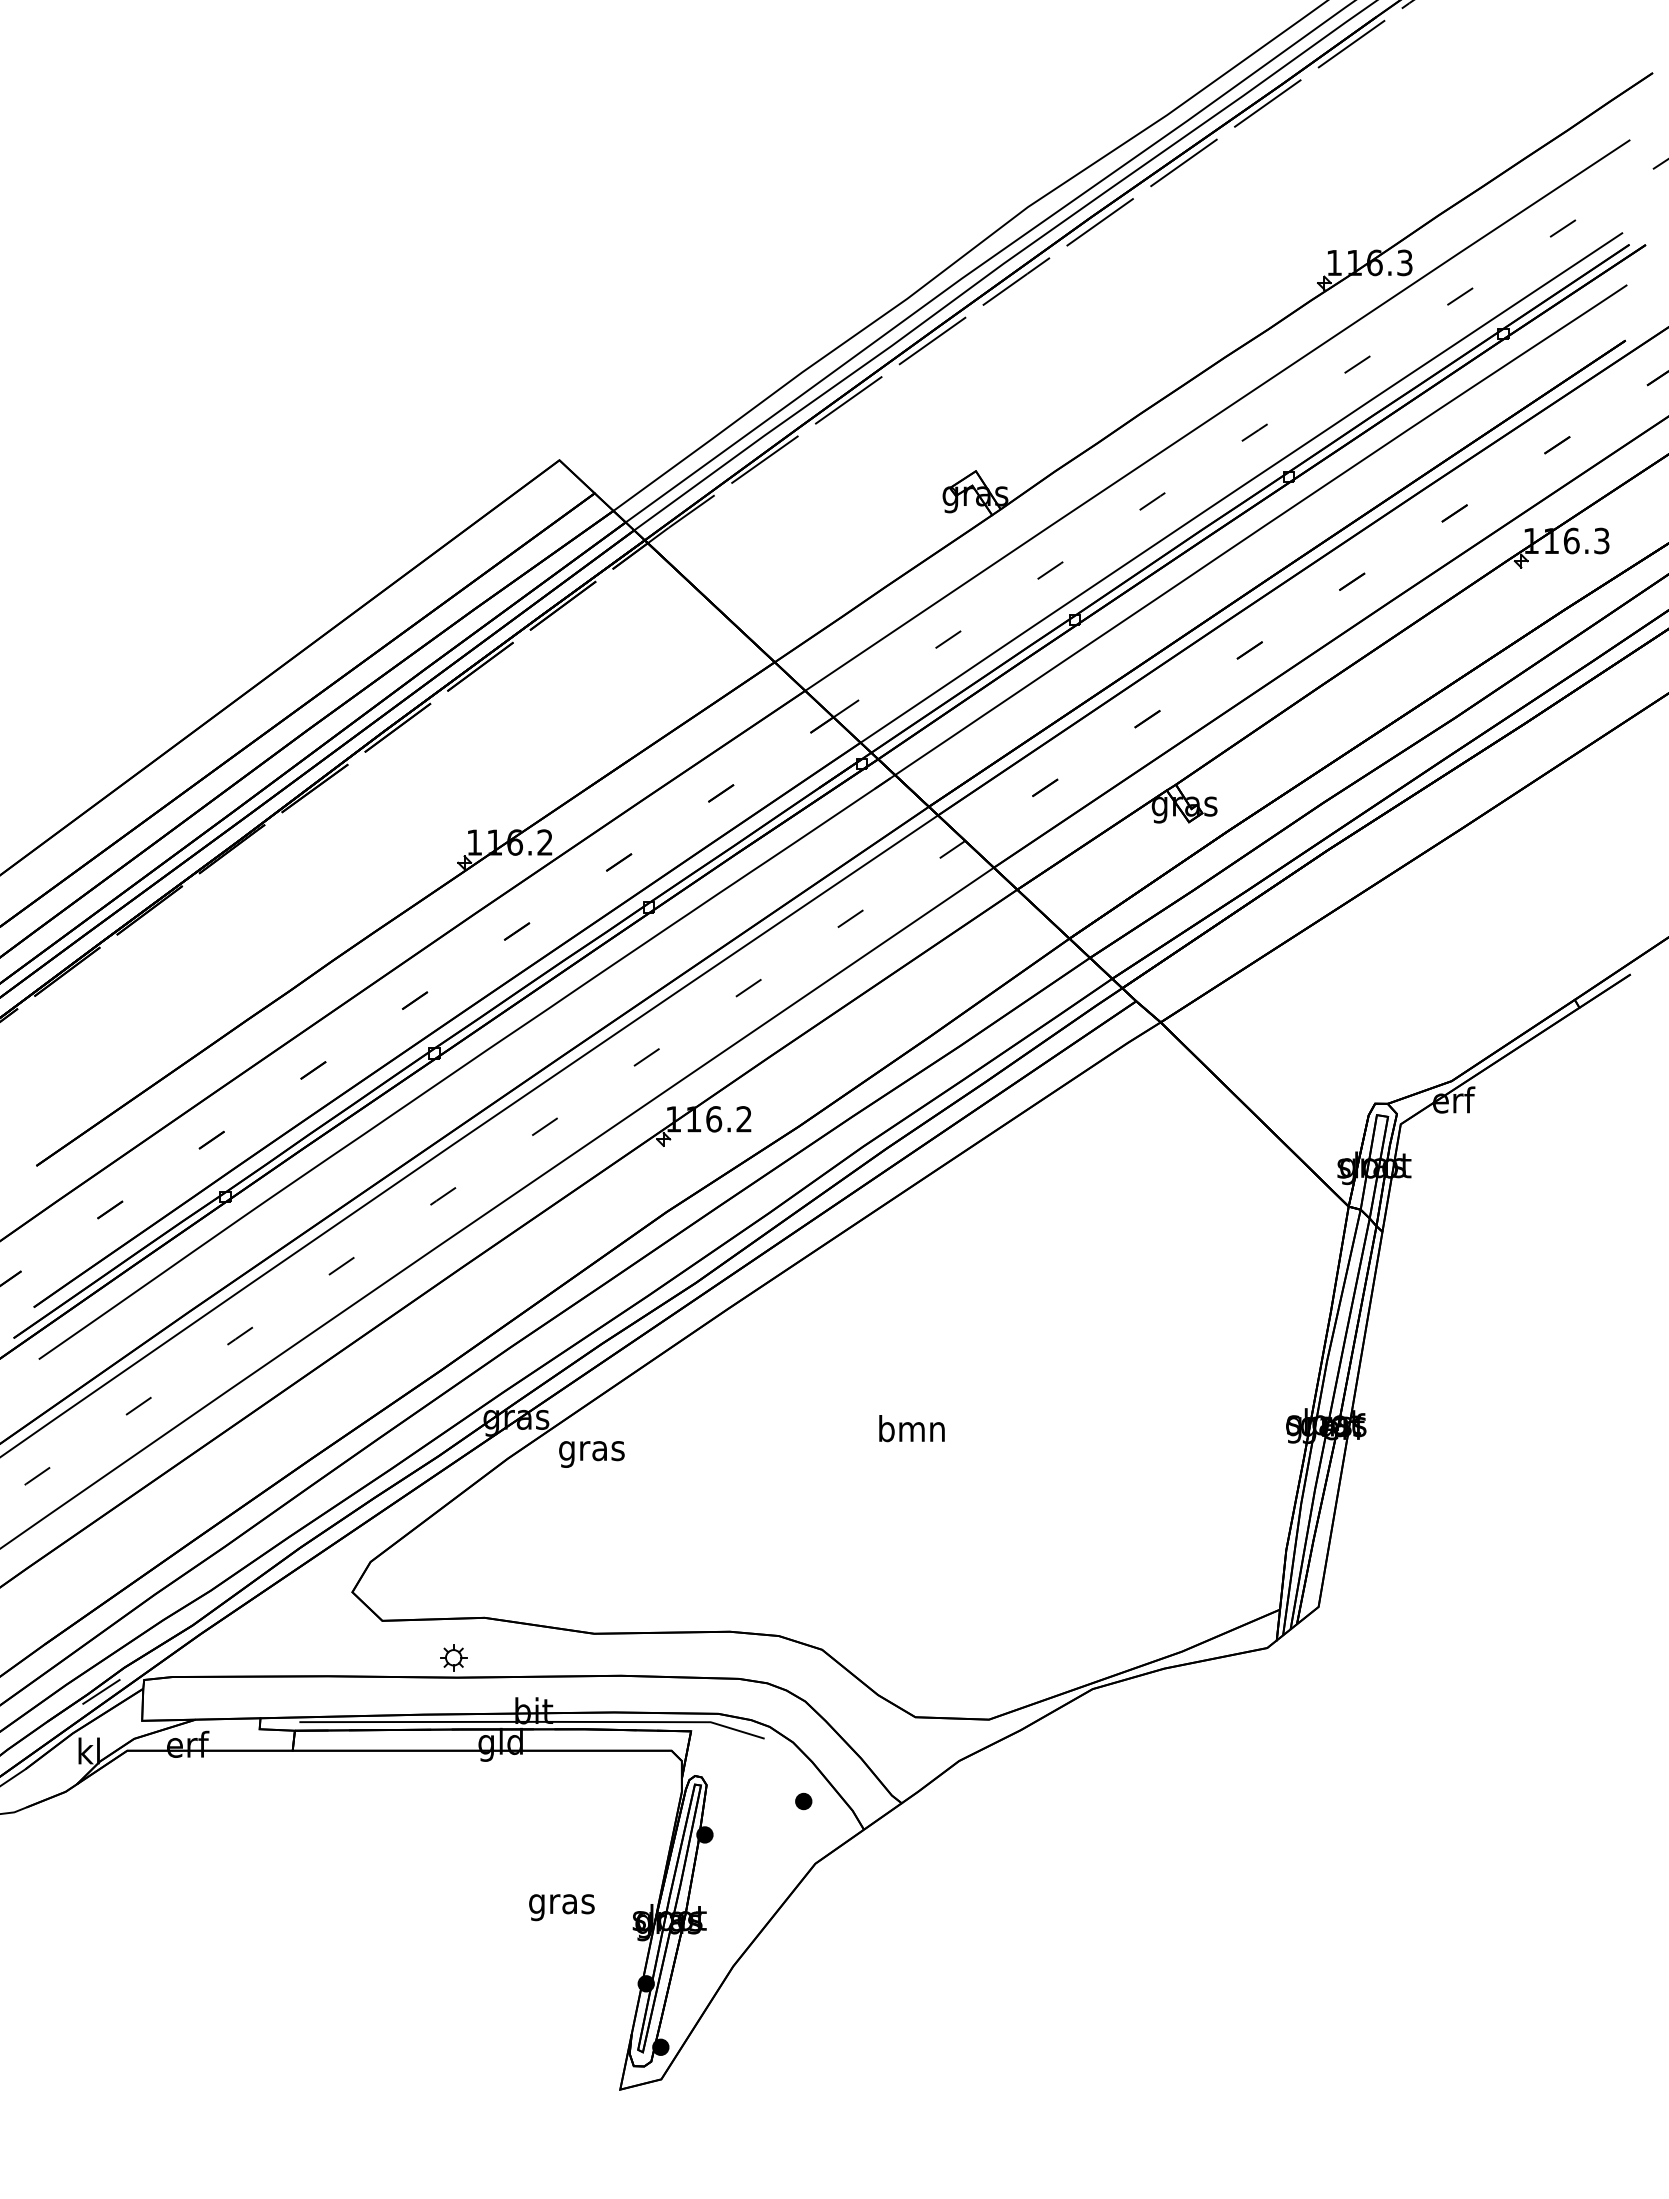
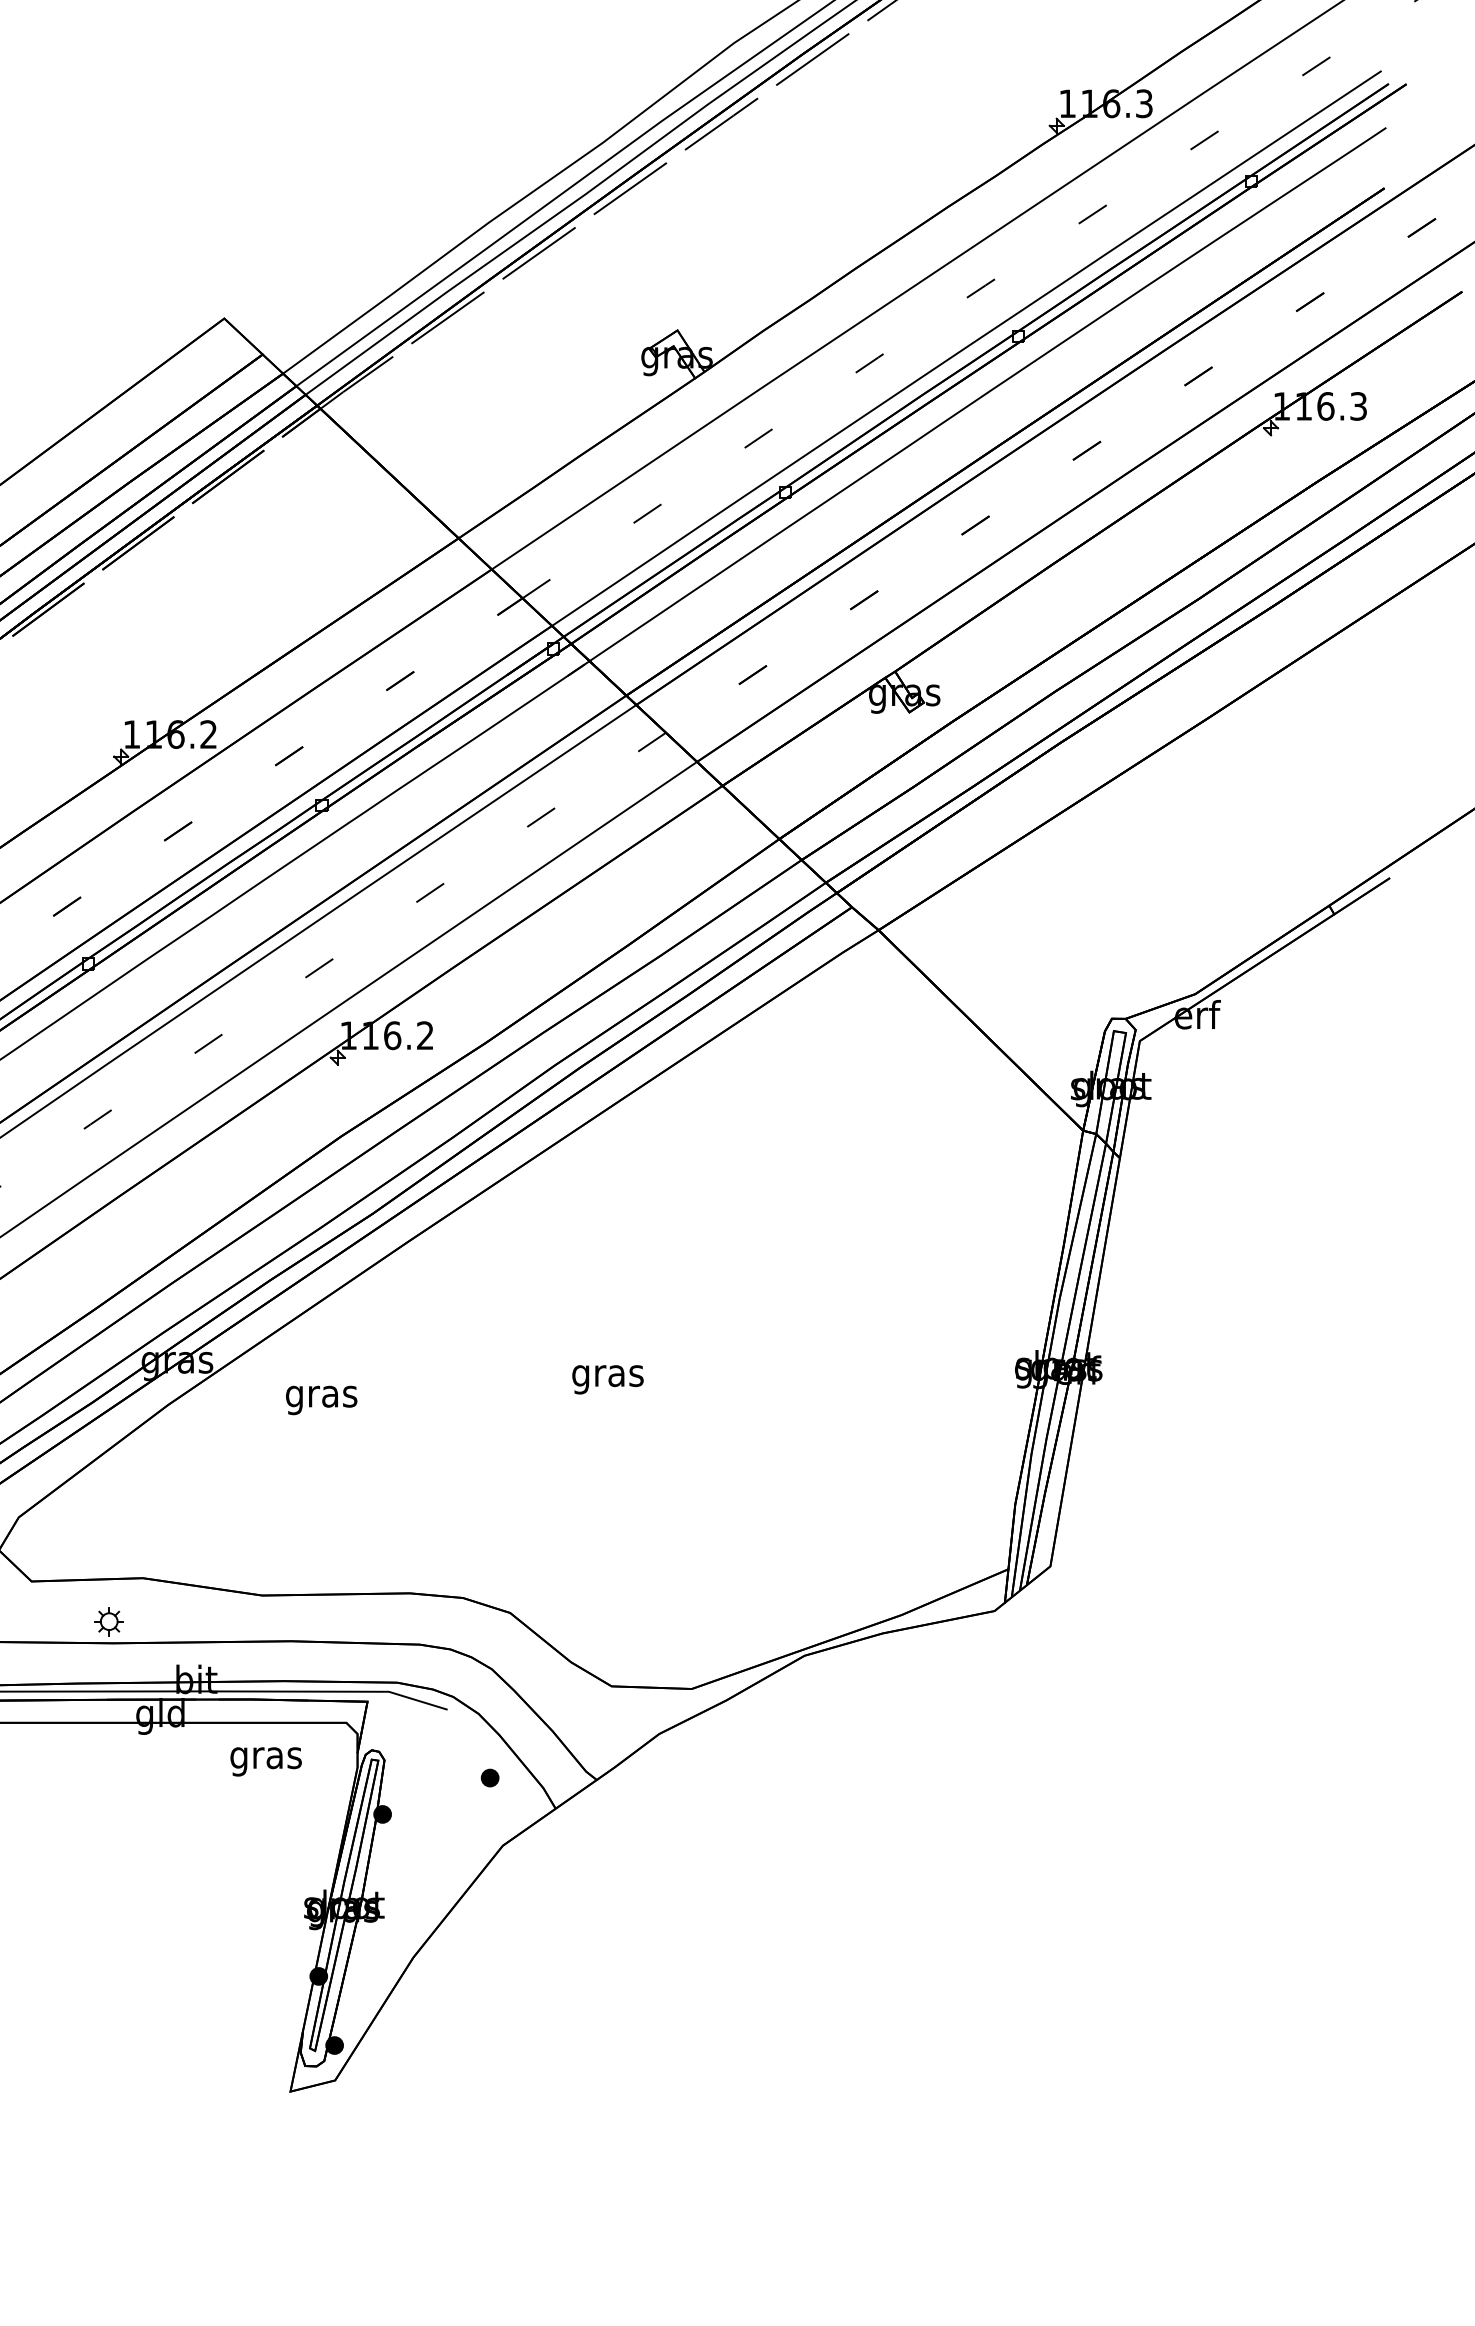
text: (911, 1431) -> (607, 1375), bmn -> gras
text: (591, 1454) -> (321, 1400), moved
text: (561, 1907) -> (265, 1761), moved

